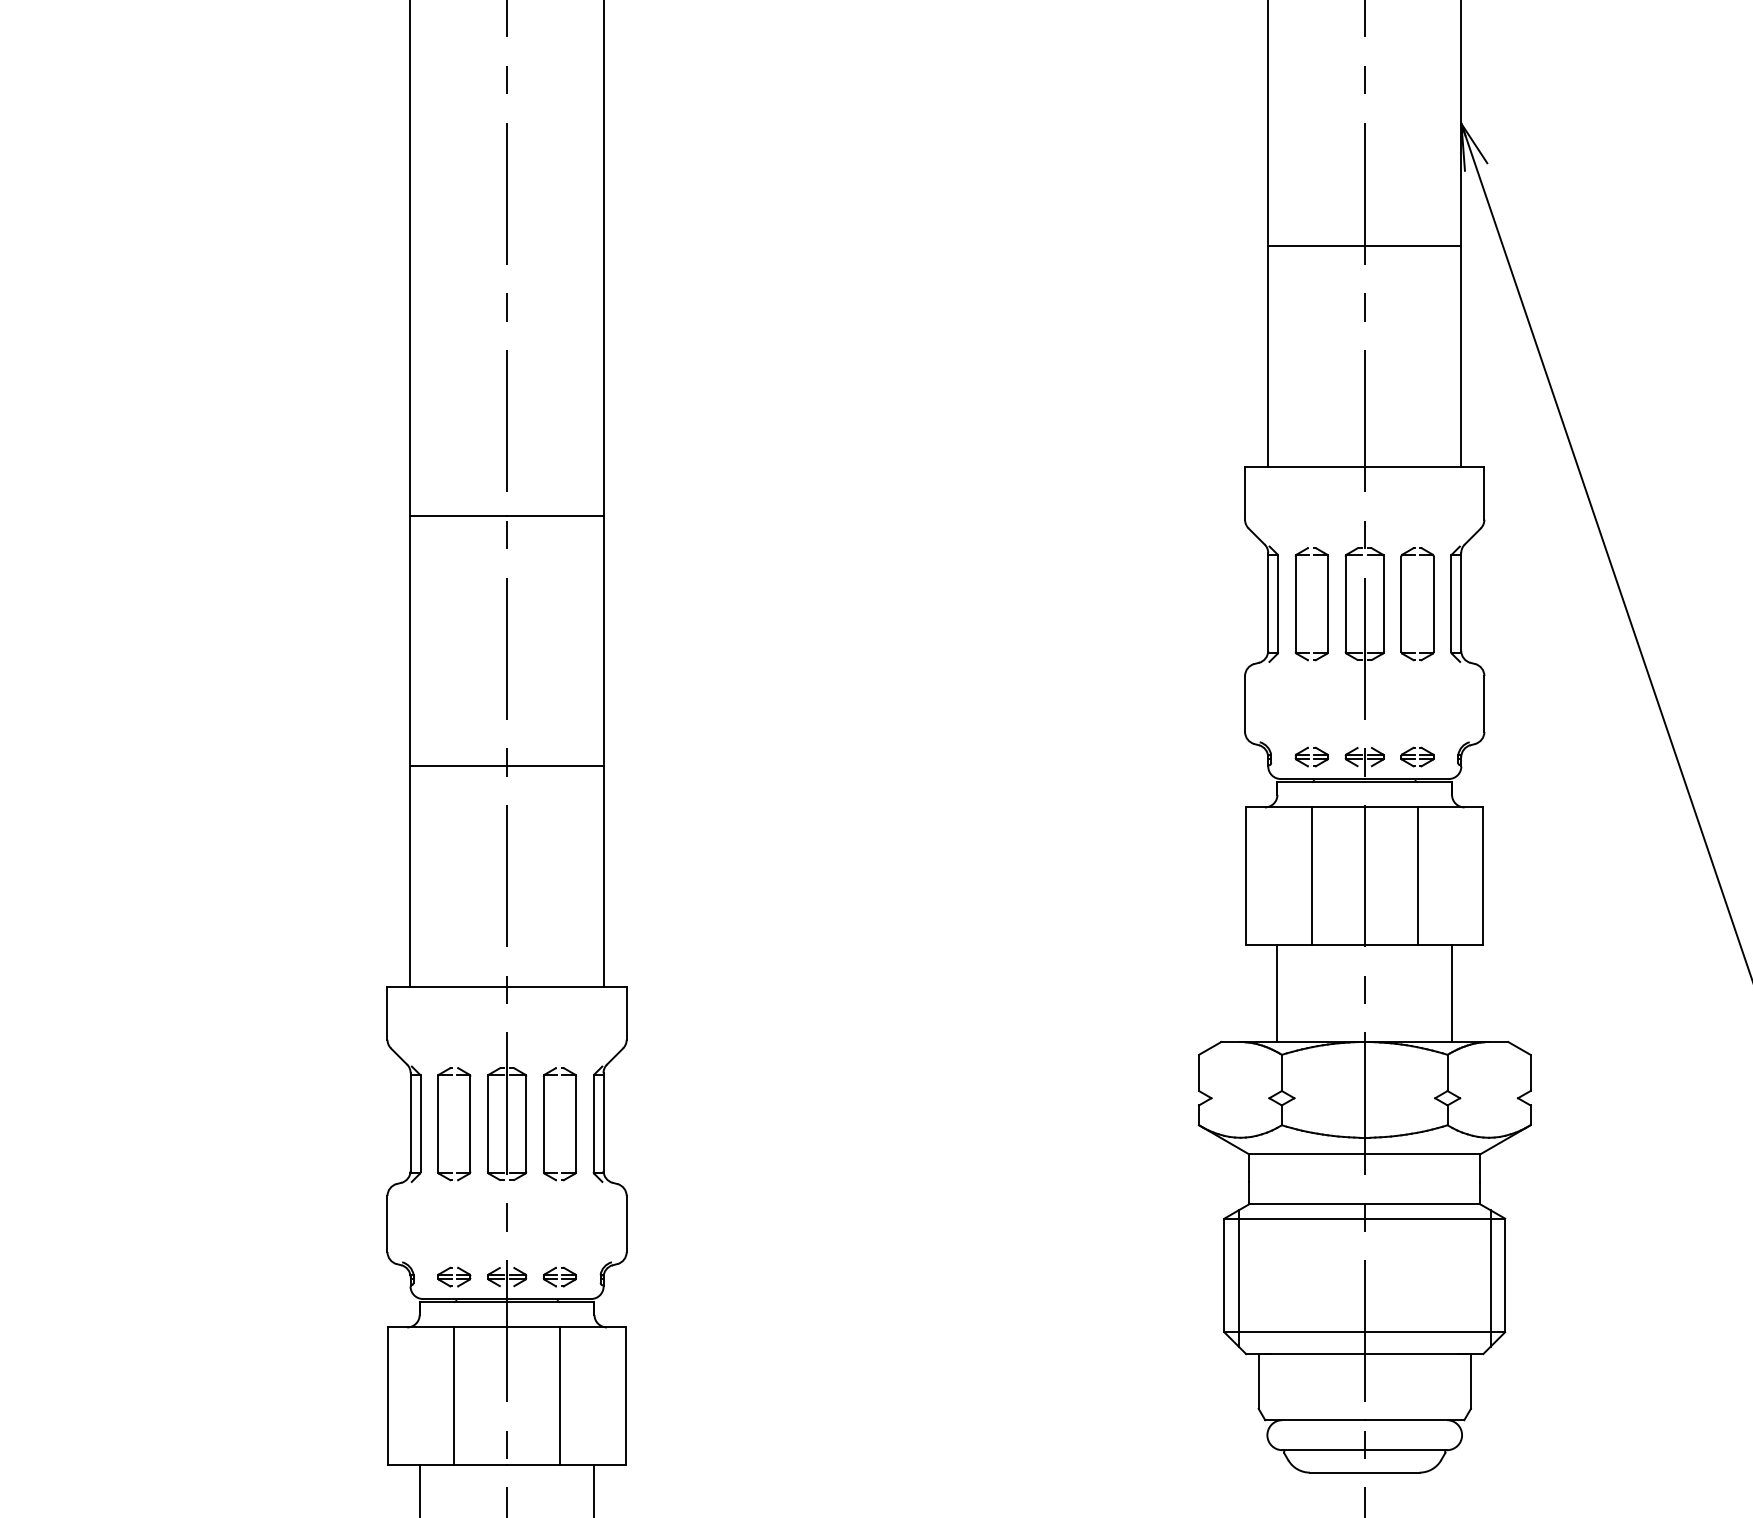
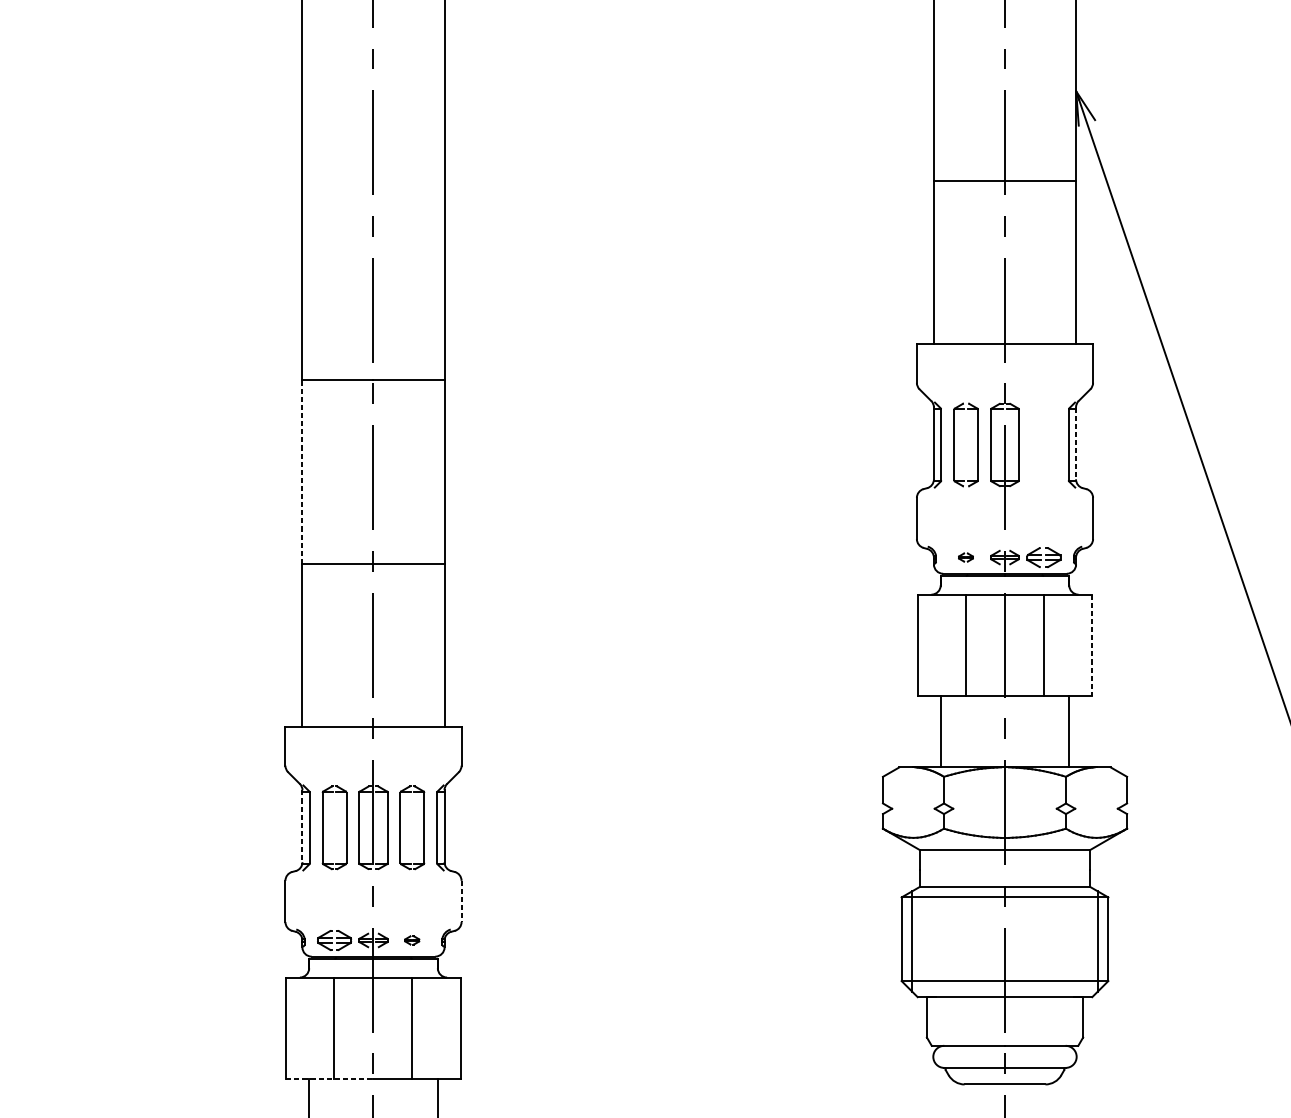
line: (1461, 601) -> (1076, 443), solid -> dashed
part: (1401, 604) -> (1032, 445), removed
line: (410, 640) -> (302, 471), solid -> dashed
part: (1311, 756) -> (965, 557), size x0.6
part: (1417, 756) -> (1043, 557), size x1.4
line: (1483, 876) -> (1092, 645), solid -> dashed
line: (410, 1121) -> (302, 825), solid -> dashed
line: (626, 1224) -> (461, 901), solid -> dashed
part: (454, 1276) -> (334, 940), size x1.4
part: (559, 1276) -> (412, 940), size x0.6
line: (448, 1464) -> (330, 1078), solid -> dashed

